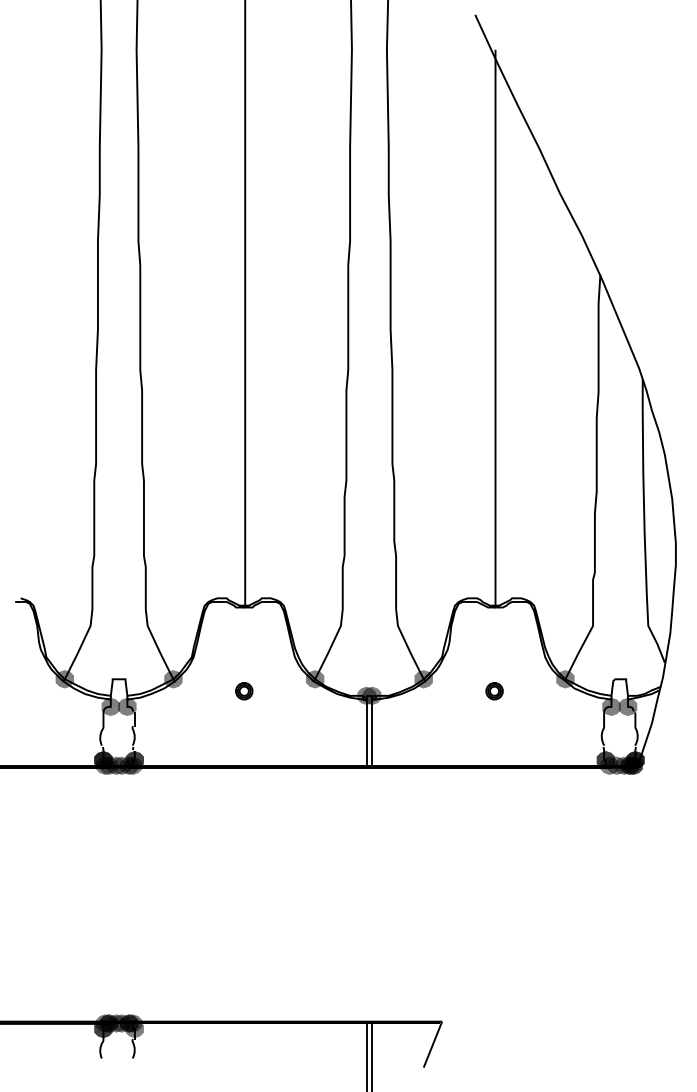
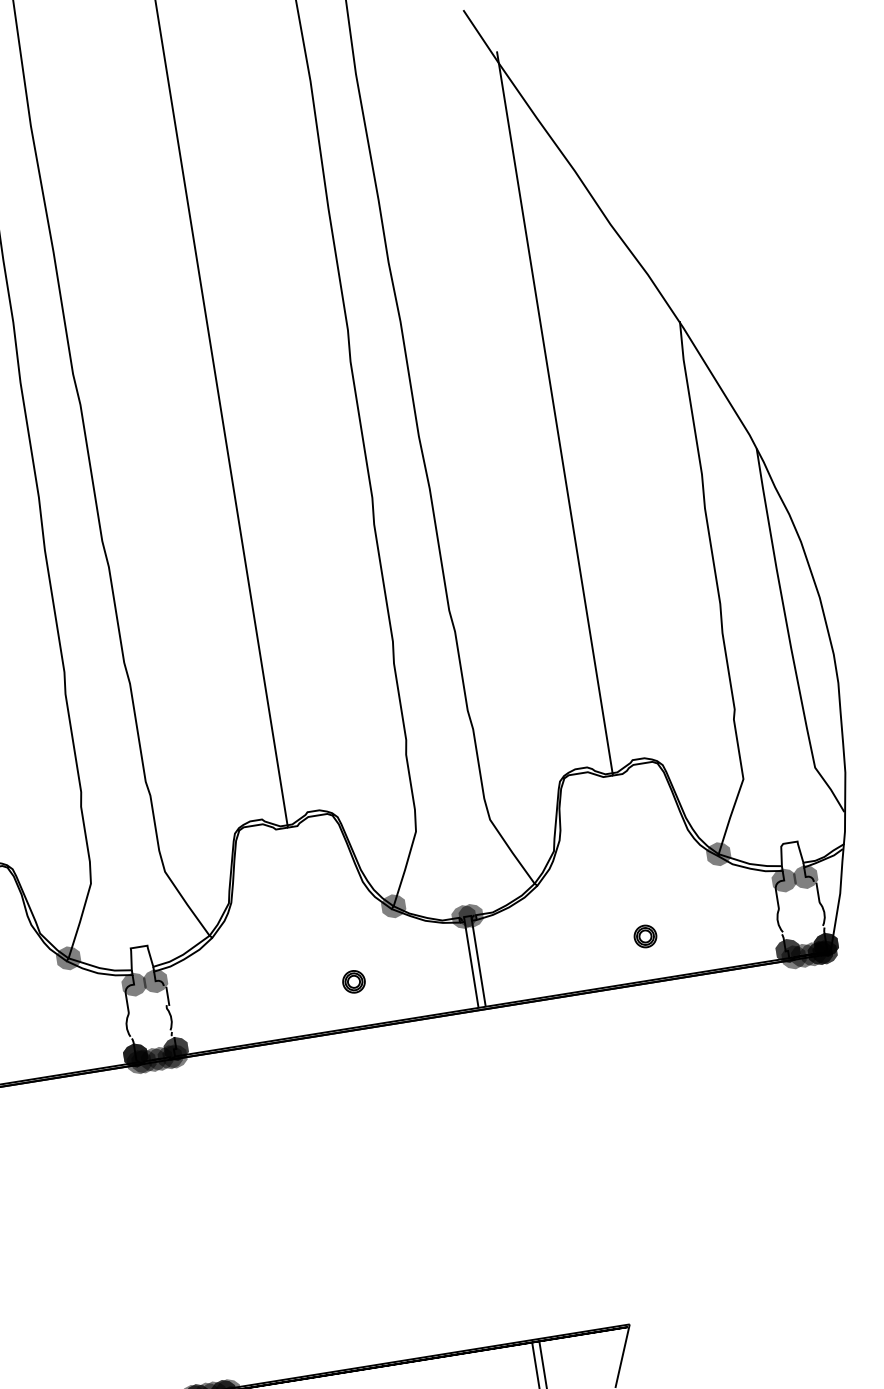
fill: (173, 679) -> (209, 936), removed
fill: (423, 679) -> (534, 884), removed
part: (244, 691) -> (354, 982), moved
part: (494, 691) -> (645, 936), moved

